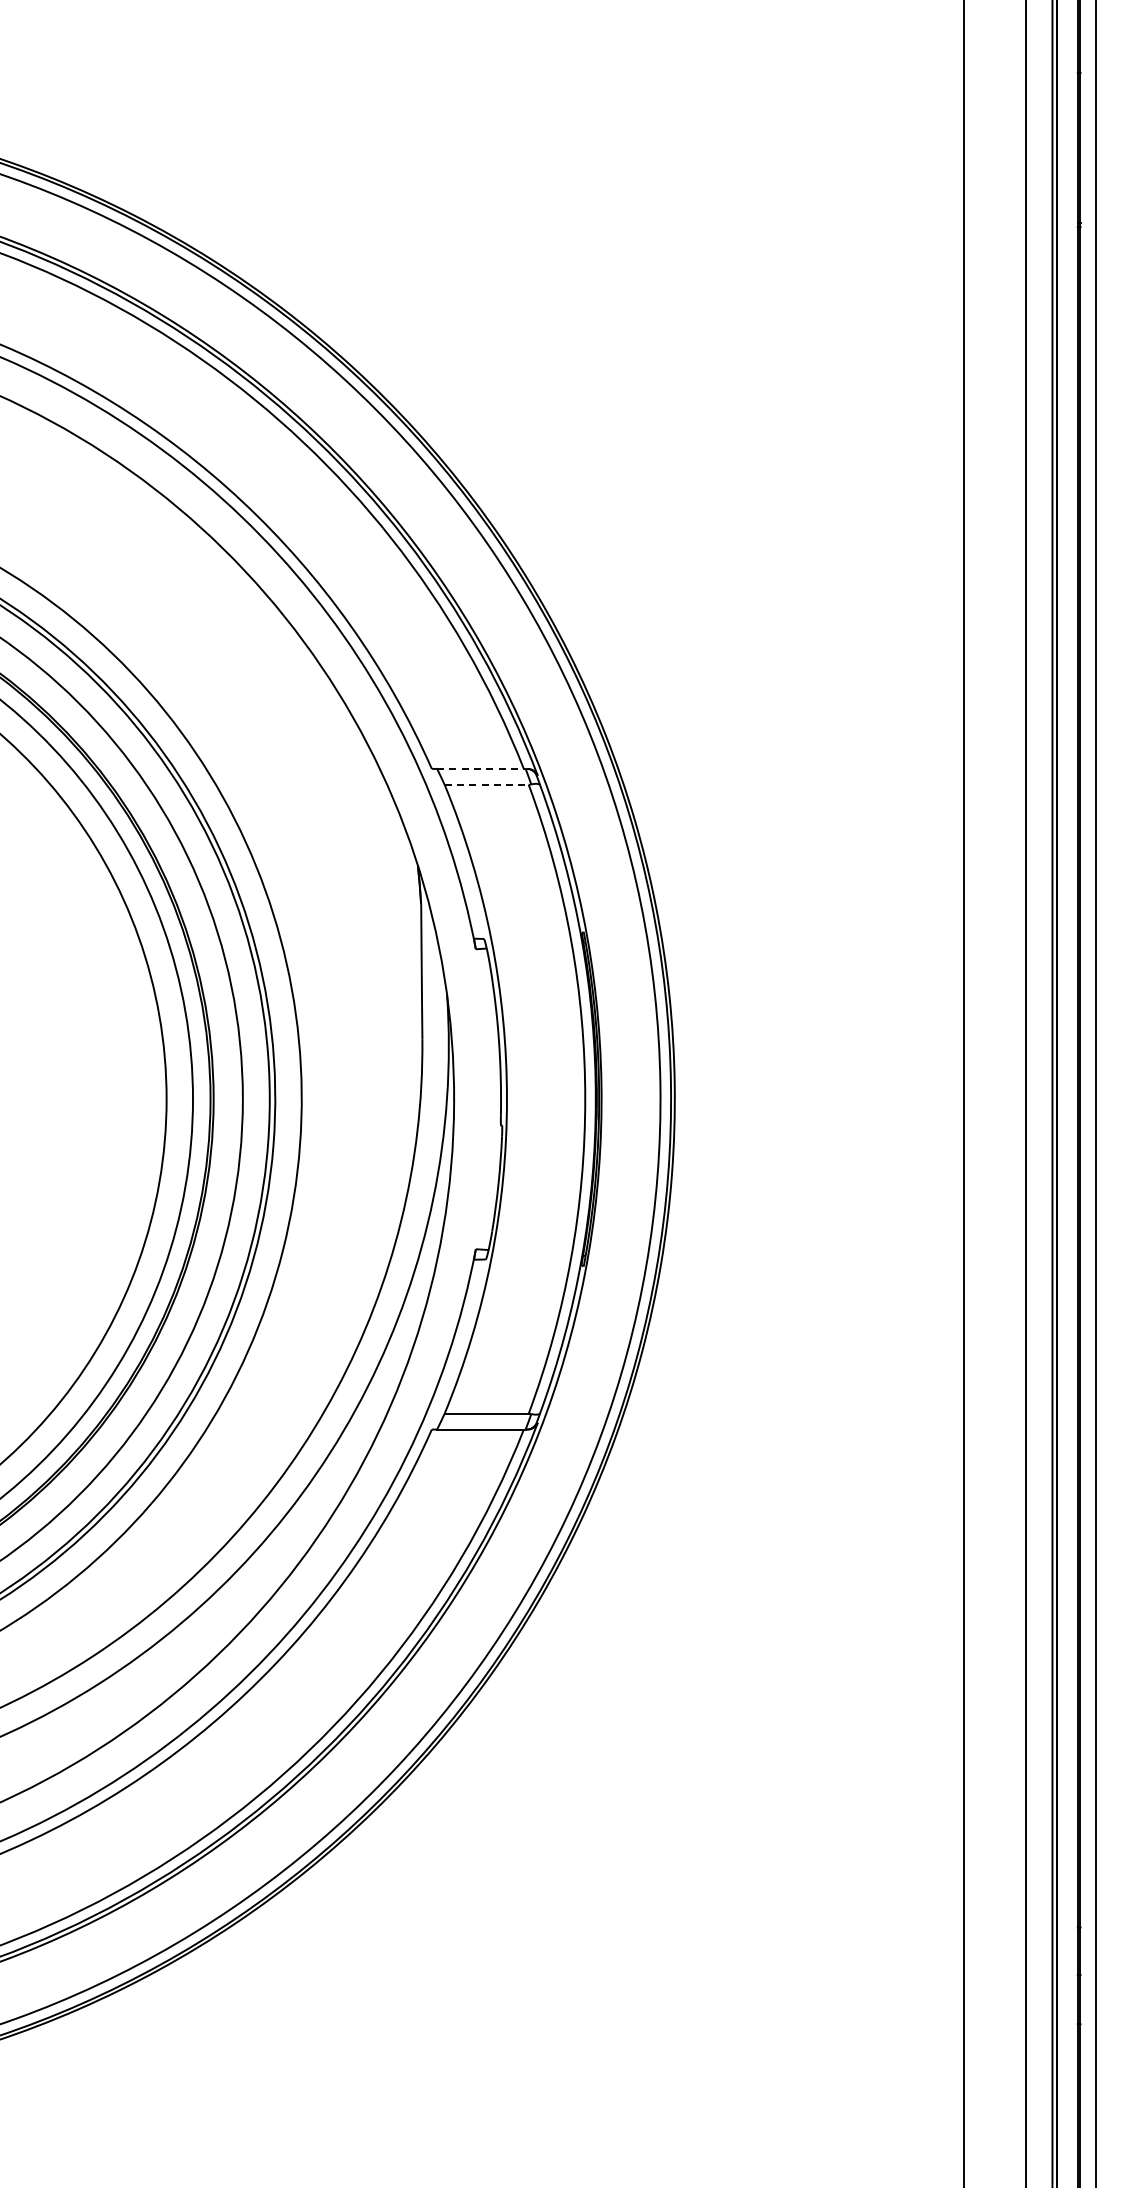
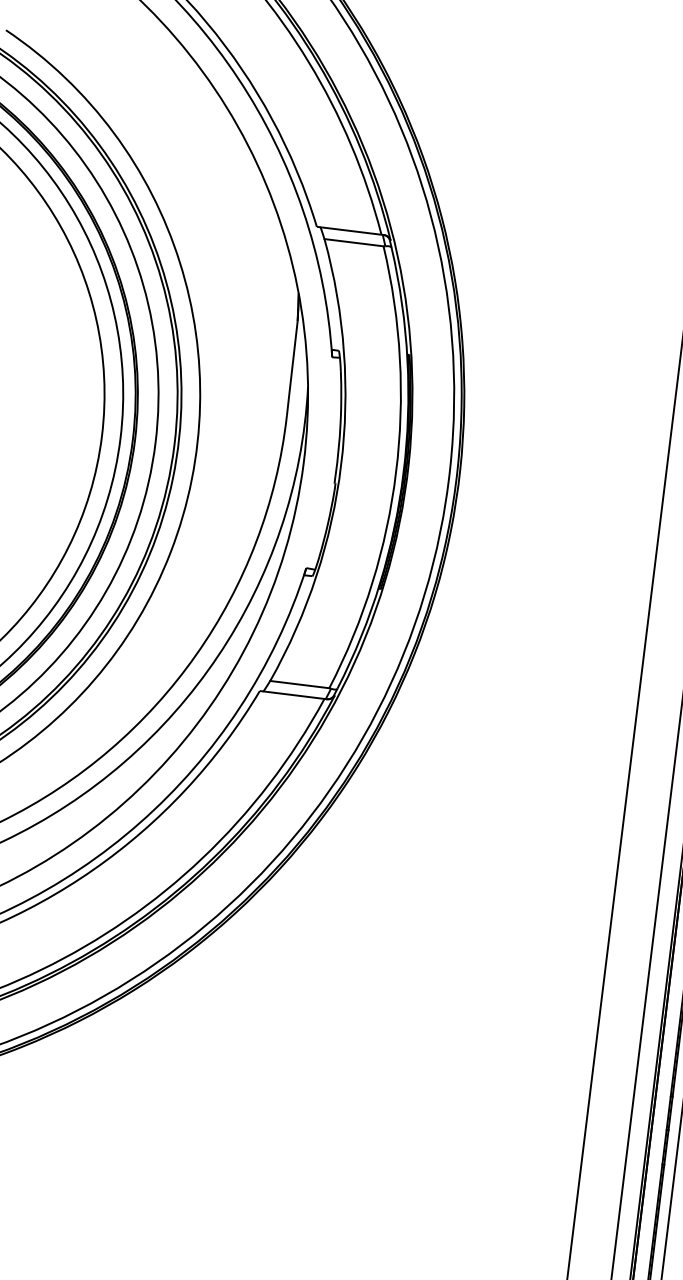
line: (481, 768) -> (351, 230), dashed -> solid
line: (487, 784) -> (354, 242), dashed -> solid

